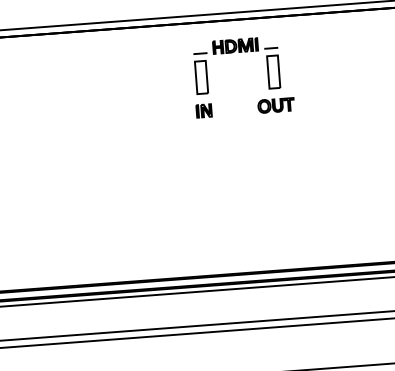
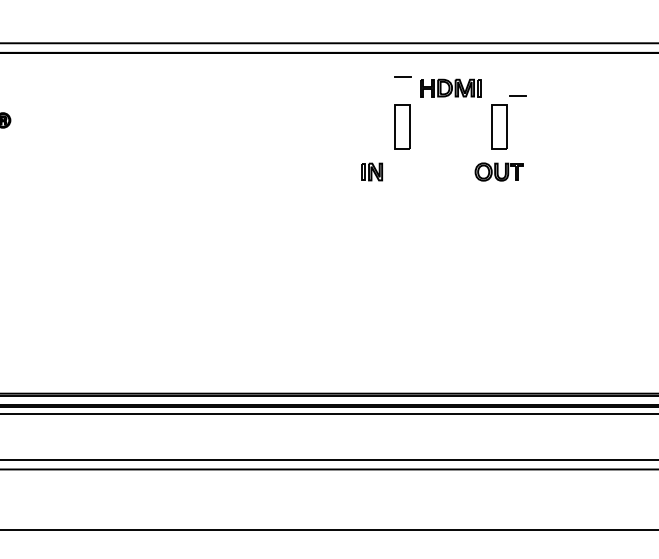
line: (271, 48) -> (517, 95), moved
line: (199, 53) -> (402, 76), moved
part: (203, 110) -> (371, 171), moved

